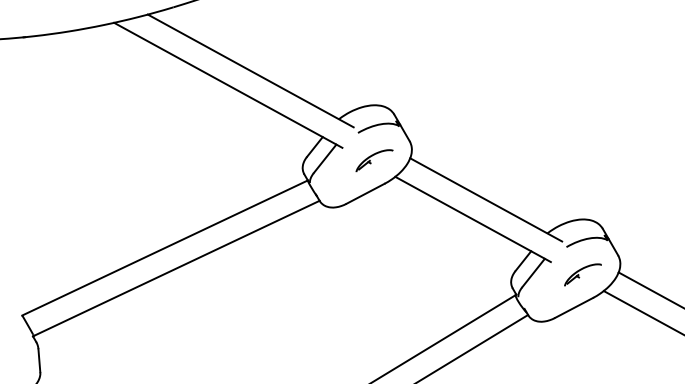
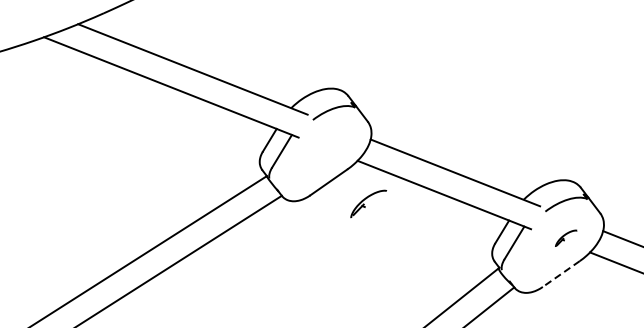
part: (374, 160) -> (368, 203), moved
part: (582, 274) -> (565, 238), size x0.6
line: (573, 308) -> (560, 274), solid -> dashed

